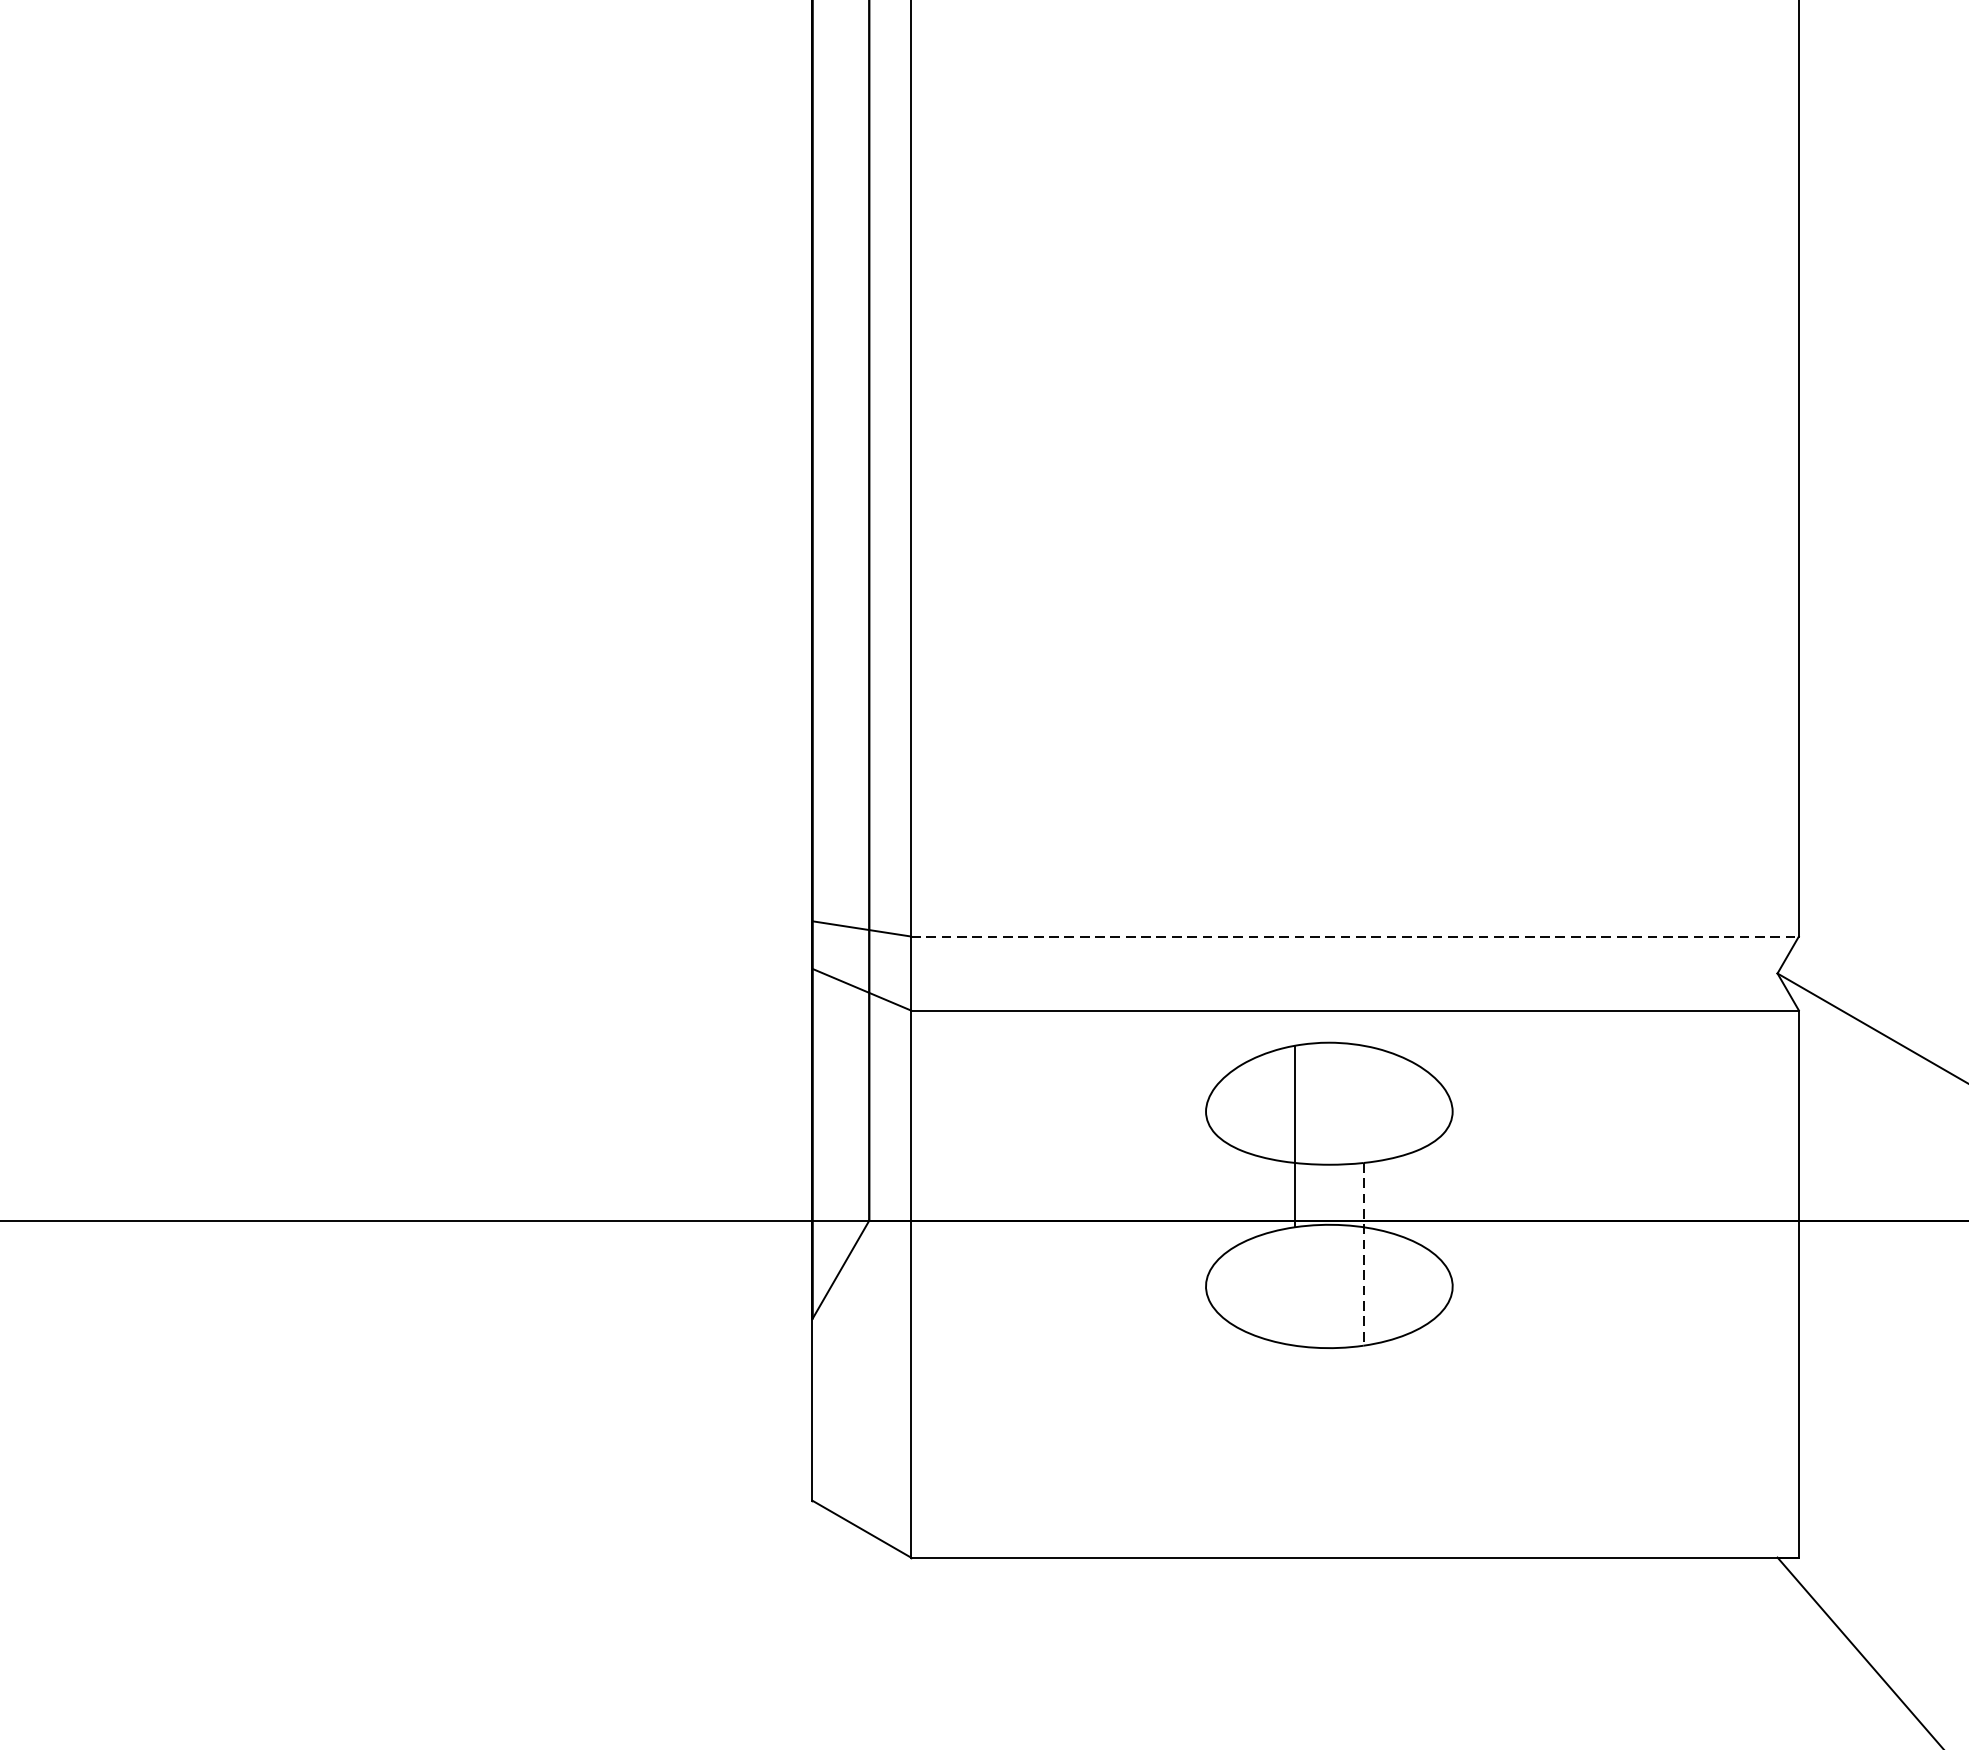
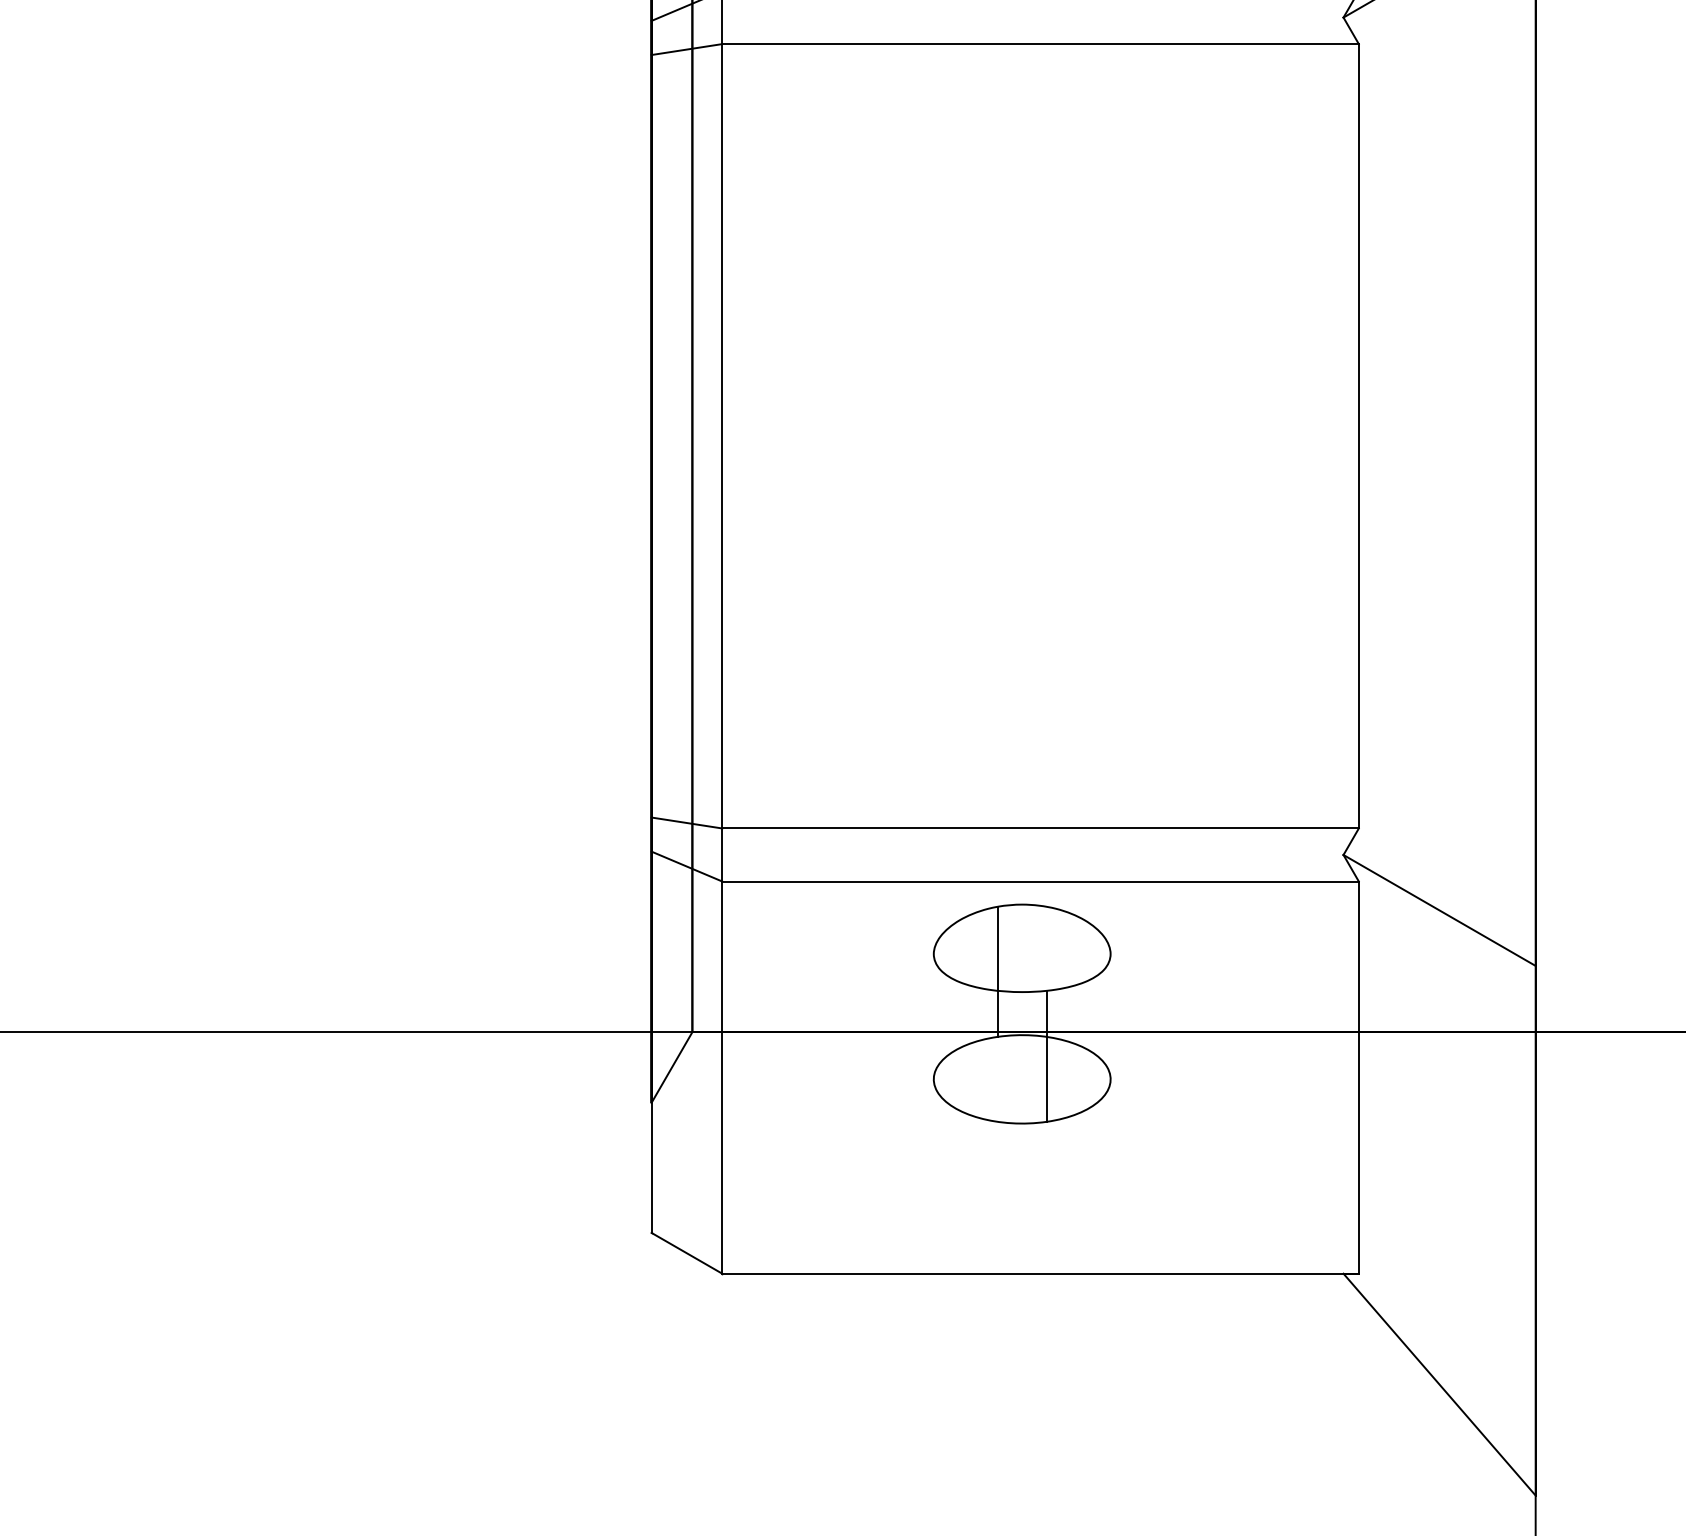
line: (1356, 936) -> (1041, 828), dashed -> solid
line: (1363, 1254) -> (1046, 1056), dashed -> solid

